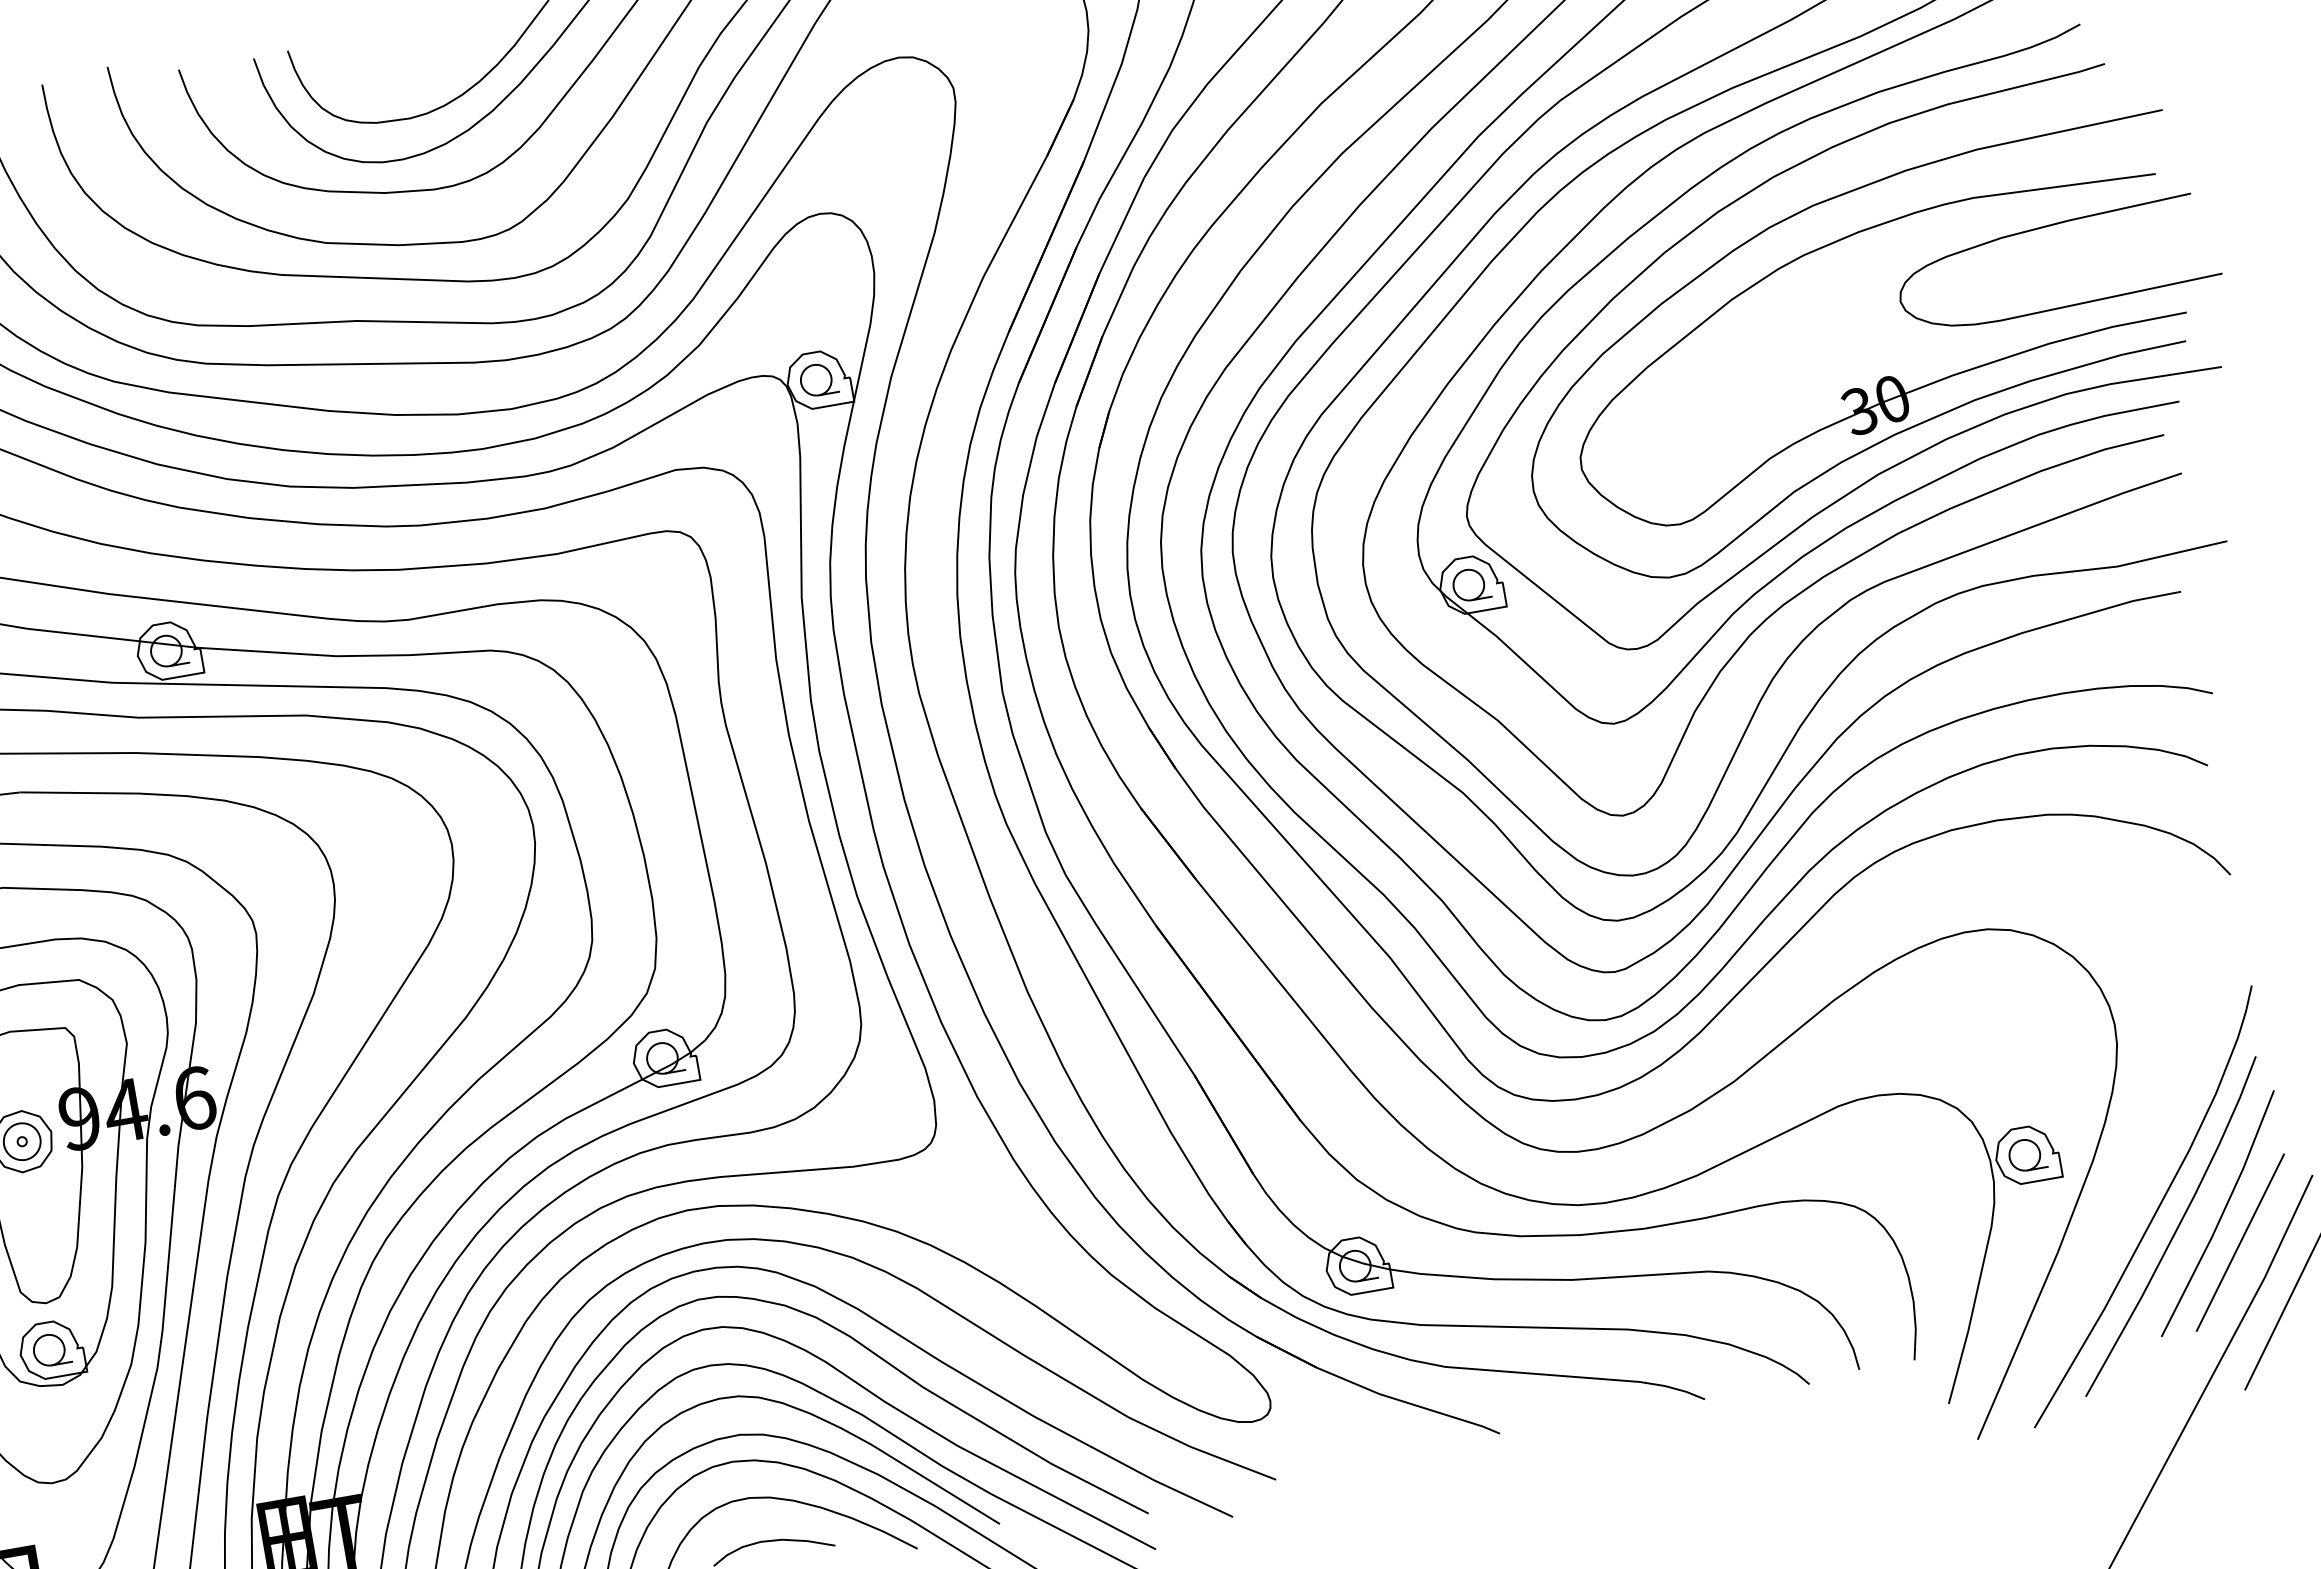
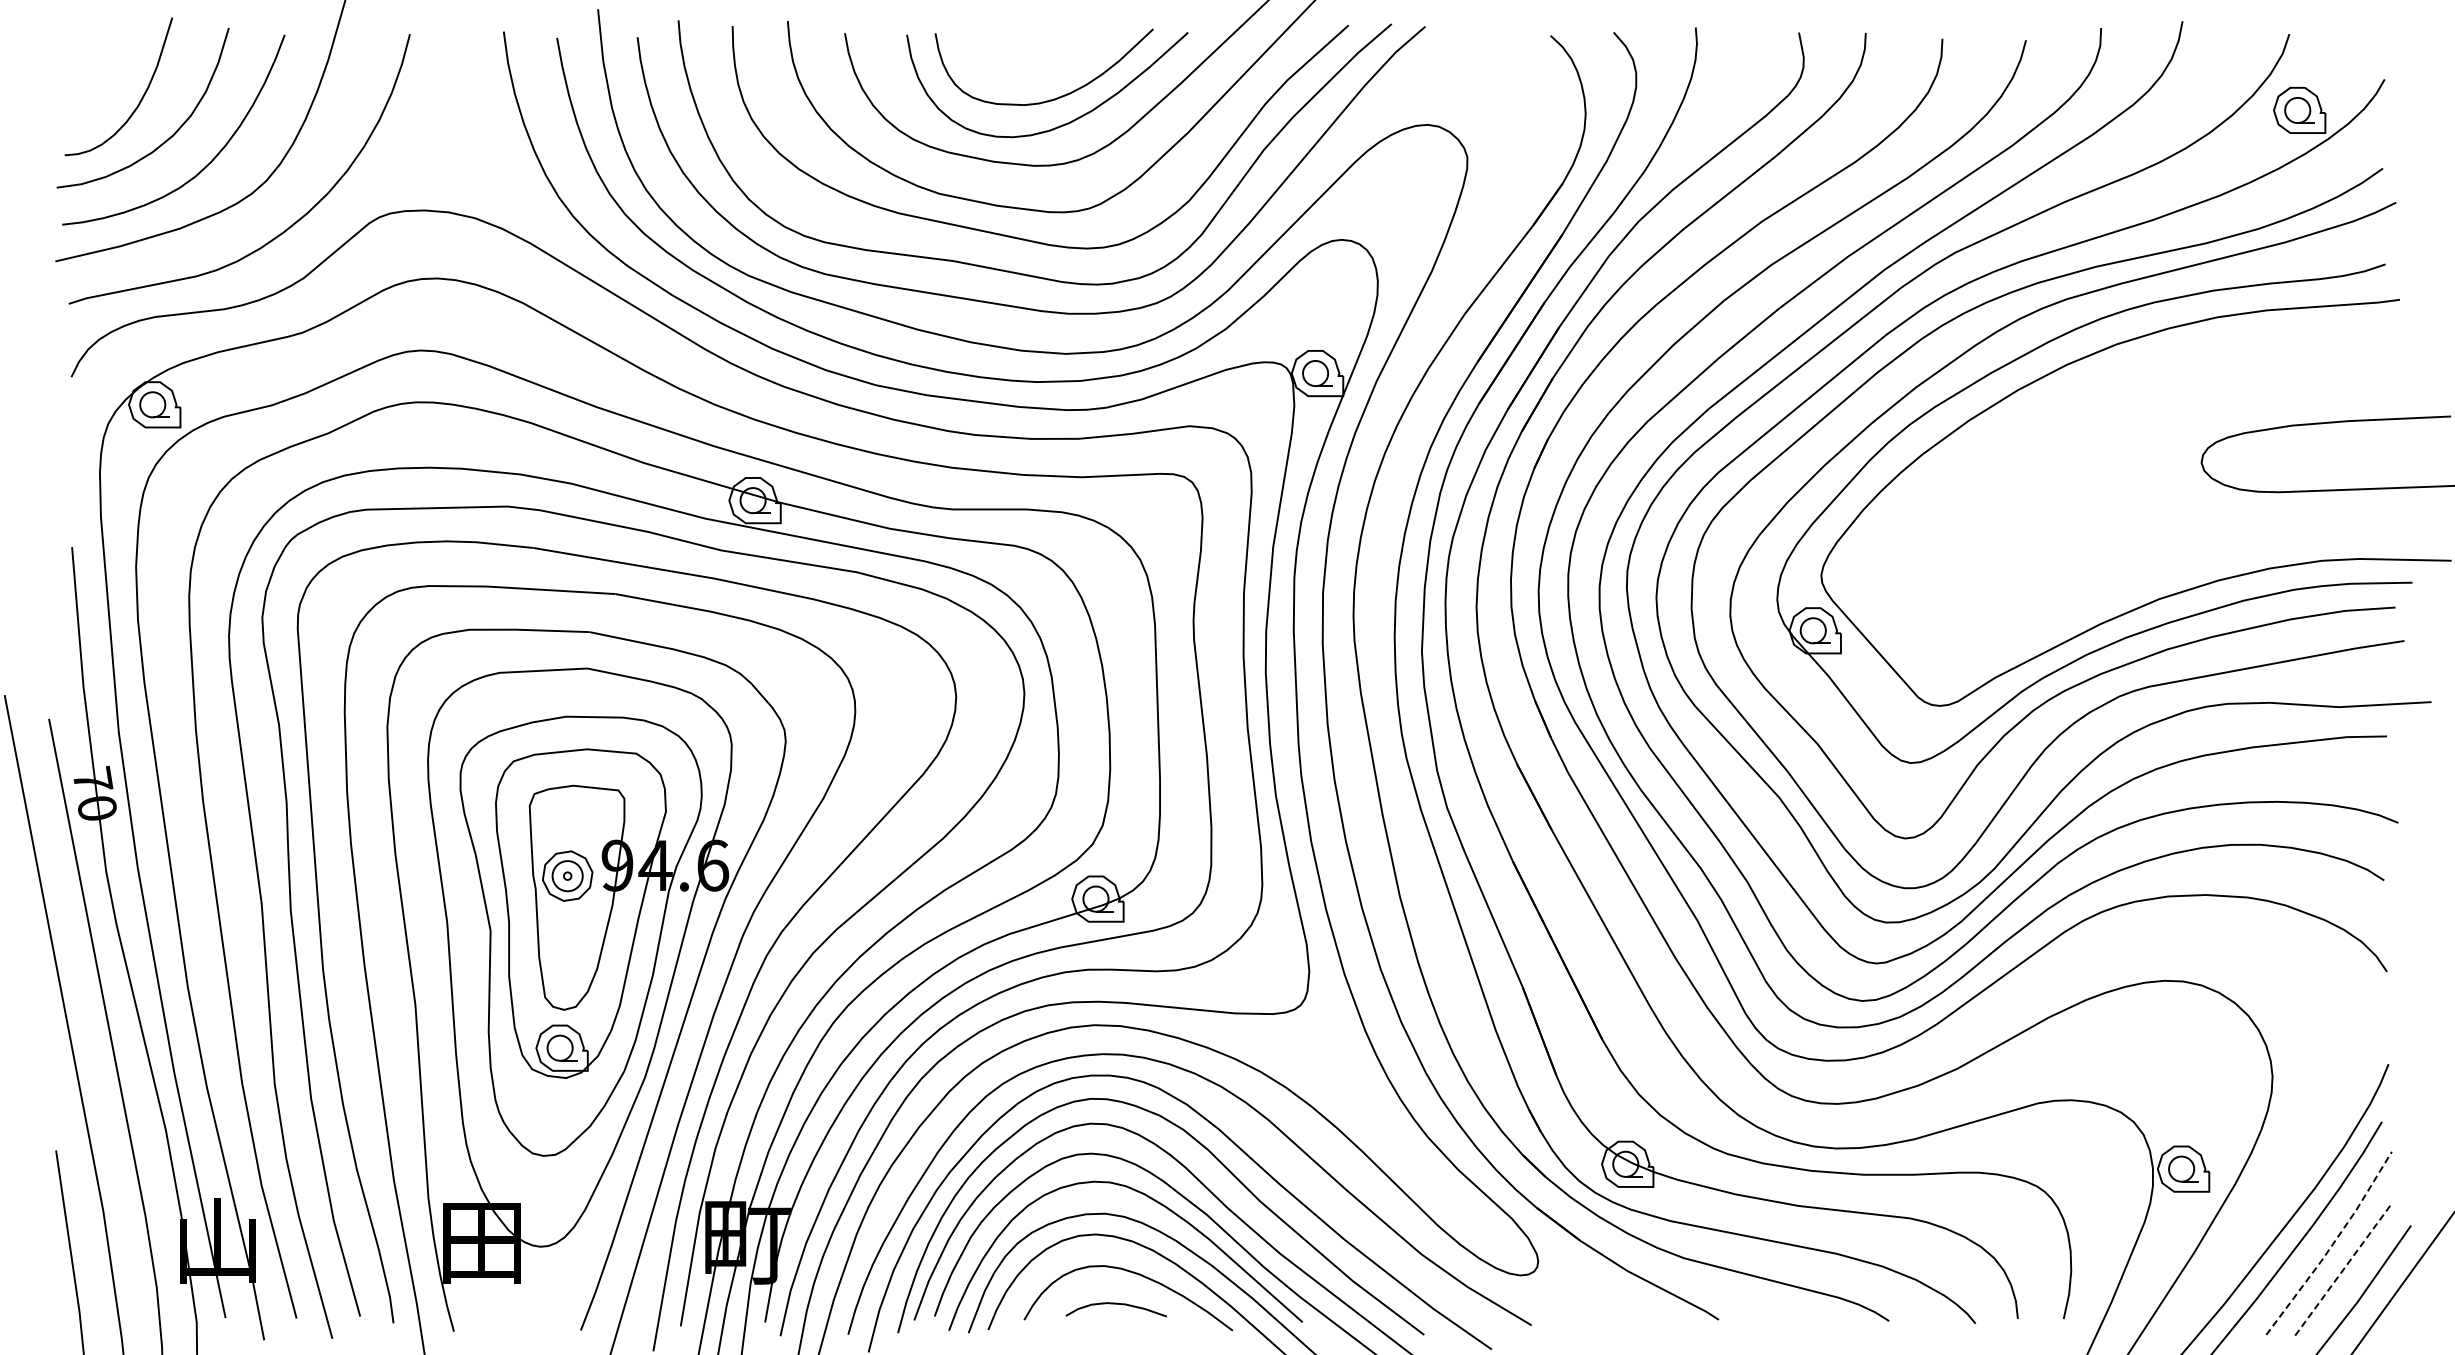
part: (1858, 387) -> (2155, 526), removed
line: (2221, 1215) -> (2331, 1245), solid -> dashed
line: (2240, 1242) -> (2343, 1269), solid -> dashed

